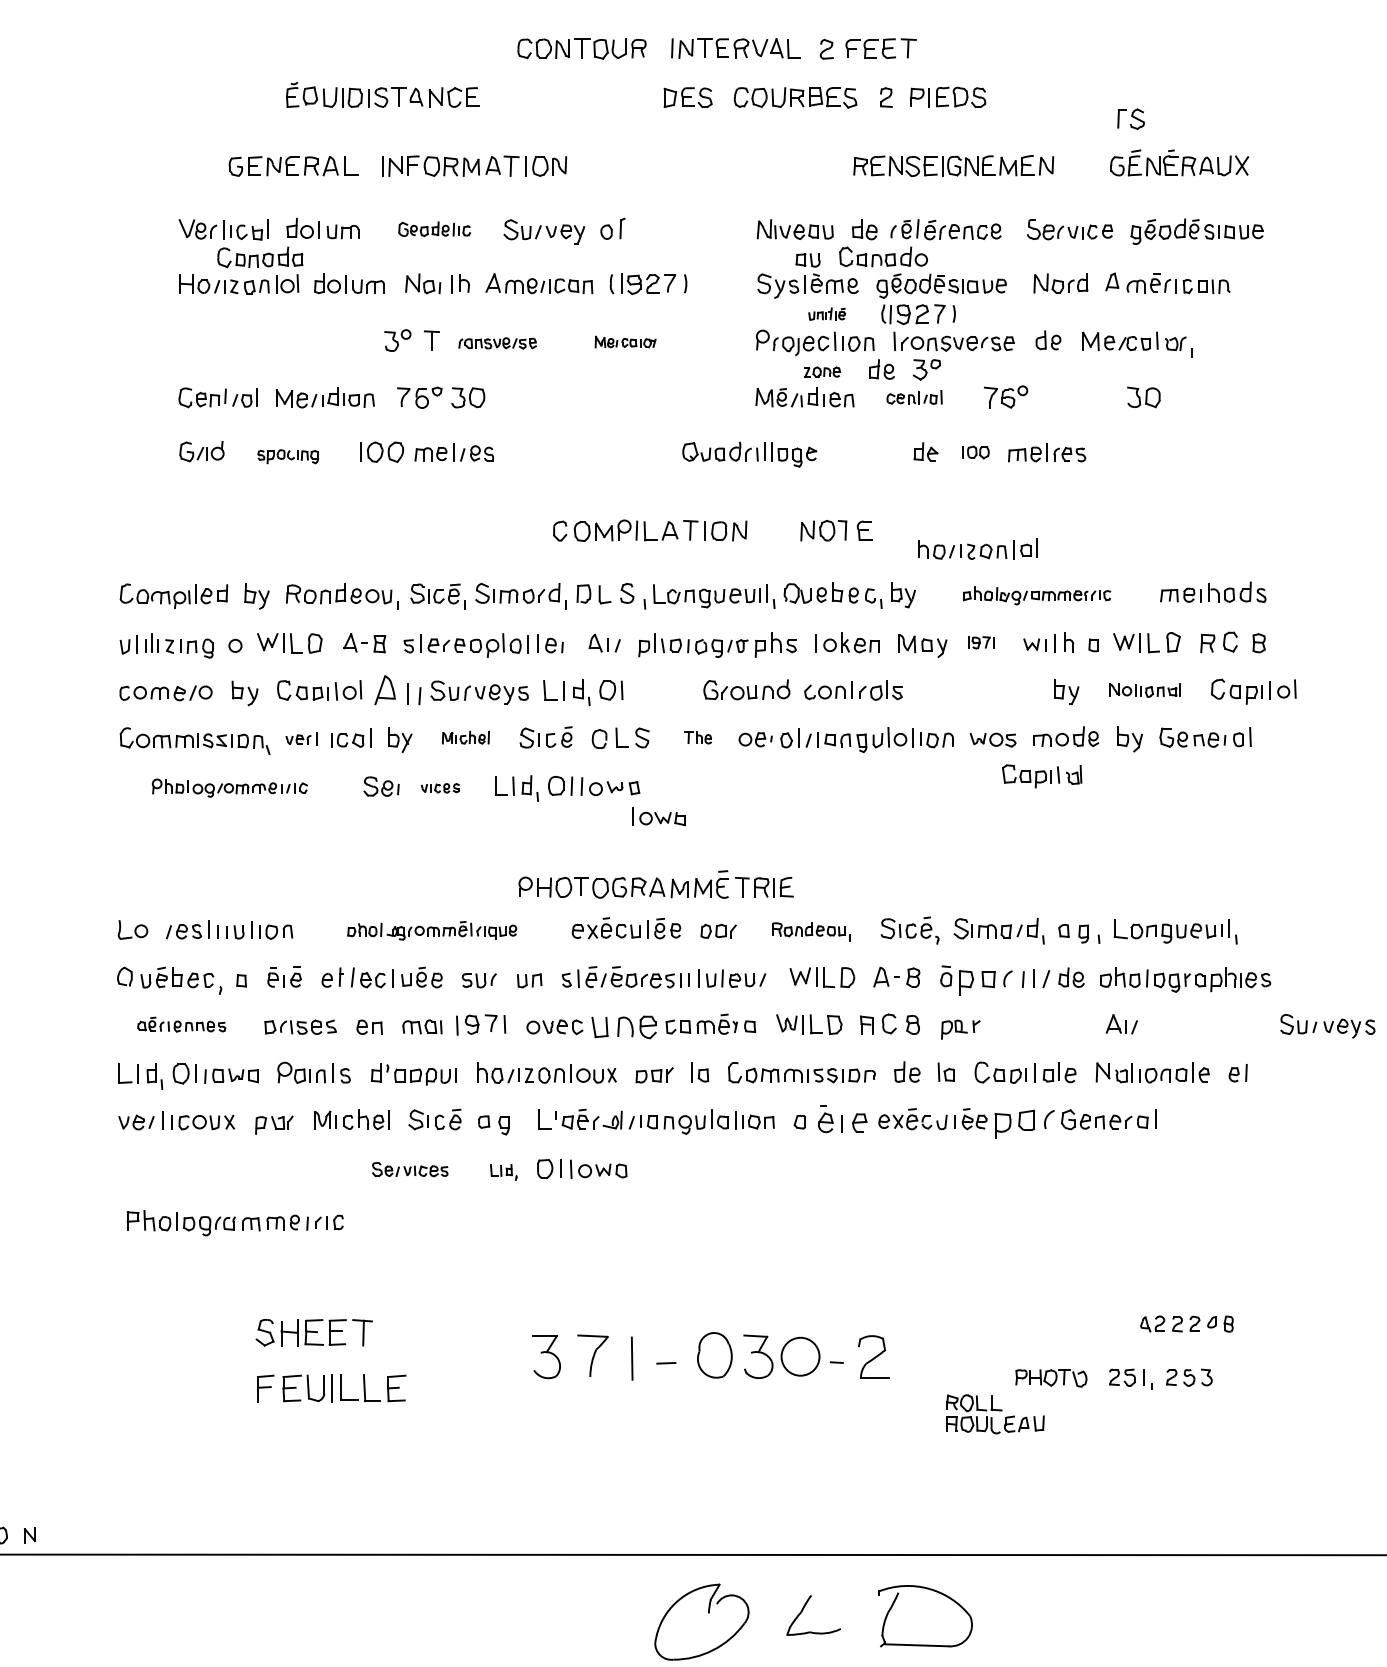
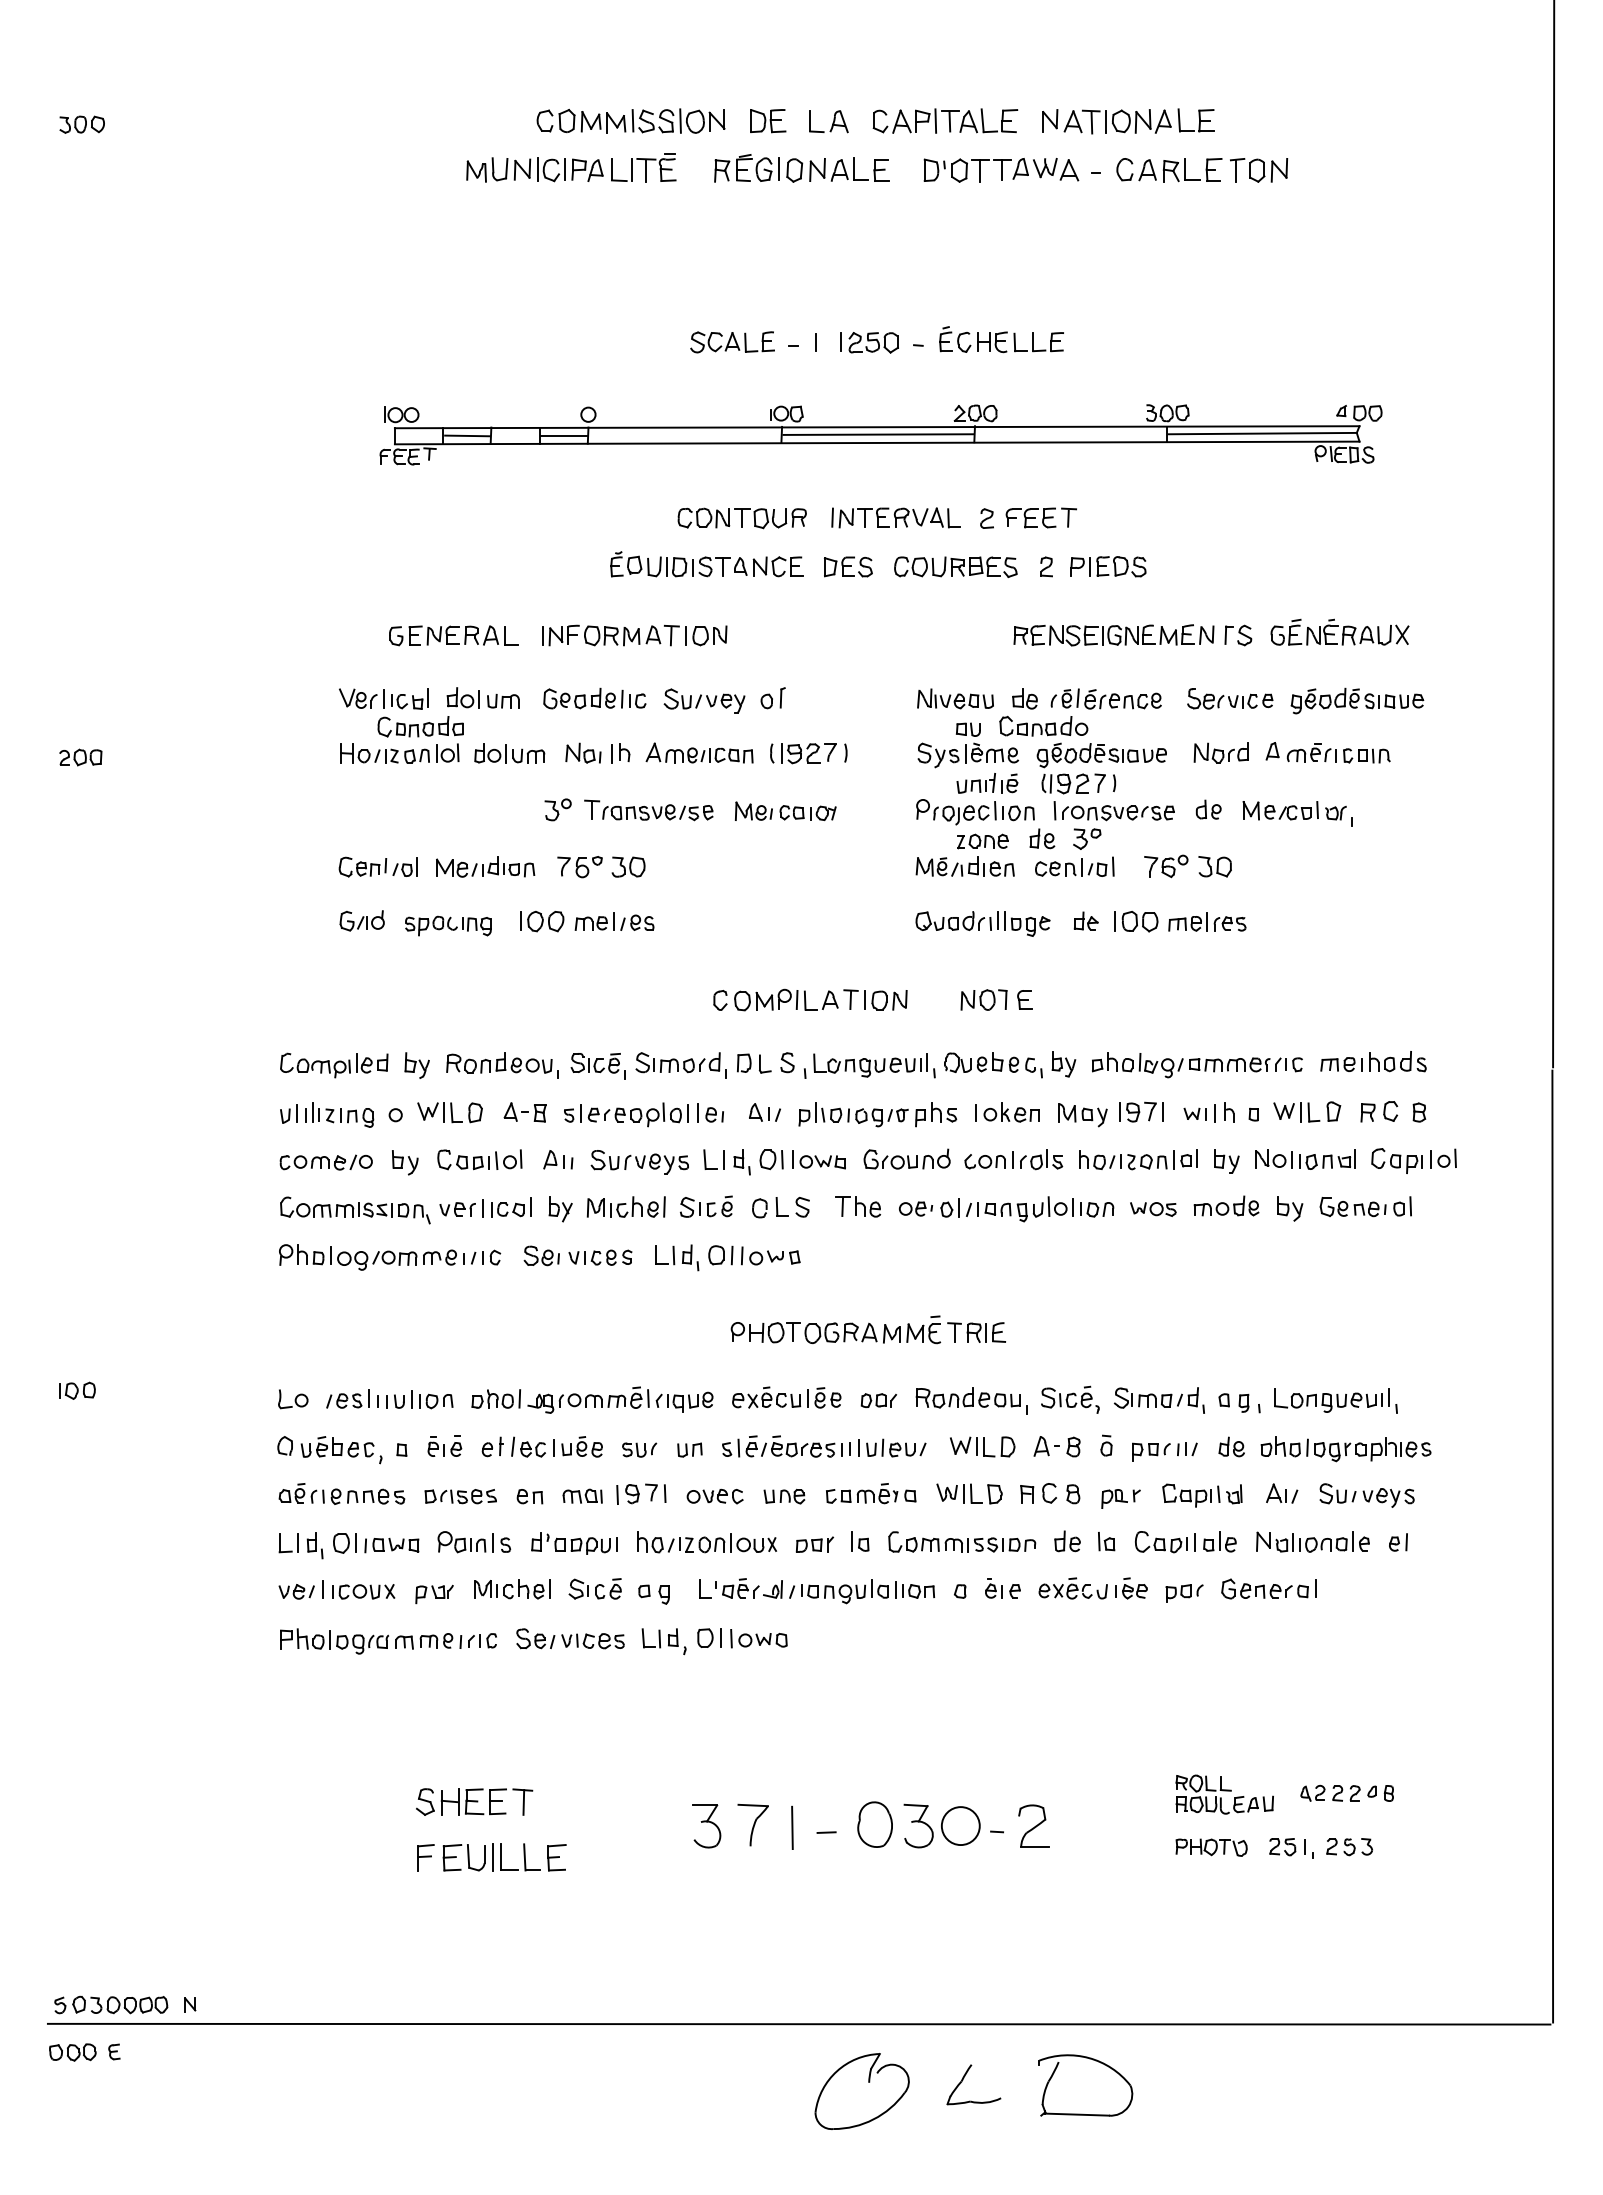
part: (382, 95) -> (706, 564), moved
part: (1131, 119) -> (1238, 635), moved
part: (434, 229) -> (594, 698), size x1.43
part: (827, 314) -> (987, 783), size x1.67
part: (625, 342) -> (785, 811), size x1.67
part: (497, 343) -> (657, 812), size x1.43
part: (822, 372) -> (982, 841), size x1.43
part: (914, 397) -> (1074, 866), size x1.43
part: (1143, 397) -> (1214, 866), moved
part: (976, 452) -> (1136, 921), size x1.67
part: (749, 454) -> (982, 923), moved
part: (288, 456) -> (448, 925), size x1.43
part: (978, 549) -> (1138, 1159), moved
part: (1037, 596) -> (1197, 1065), size x1.43
part: (981, 642) -> (1141, 1111), size x1.67
part: (398, 690) -> (558, 1159), size x0.62
part: (1145, 690) -> (1305, 1159), size x1.43
part: (465, 737) -> (625, 1206), size x1.67
part: (698, 737) -> (858, 1206), size x1.67
part: (301, 739) -> (461, 1208), size x1.43
part: (1042, 776) -> (1202, 1495), moved
part: (230, 788) -> (390, 1257), size x1.43
part: (440, 788) -> (600, 1257), size x1.67
part: (658, 816) -> (818, 1159), moved
part: (656, 884) -> (868, 1329), moved
part: (432, 930) -> (592, 1399), size x1.43
part: (811, 931) -> (971, 1400), size x1.43
part: (1004, 982) -> (1164, 1451), size x0.71
part: (181, 1024) -> (341, 1493), size x1.43
part: (1327, 1026) -> (1366, 1495), moved
part: (624, 1027) -> (784, 1496), size x0.62
part: (842, 1119) -> (1002, 1588), size x0.71
part: (1024, 1124) -> (1184, 1593), size x0.62
part: (410, 1169) -> (570, 1638), size x1.43
part: (503, 1172) -> (663, 1641), size x1.67
part: (235, 1223) -> (388, 1641), moved
part: (995, 1414) -> (1224, 1794), moved

